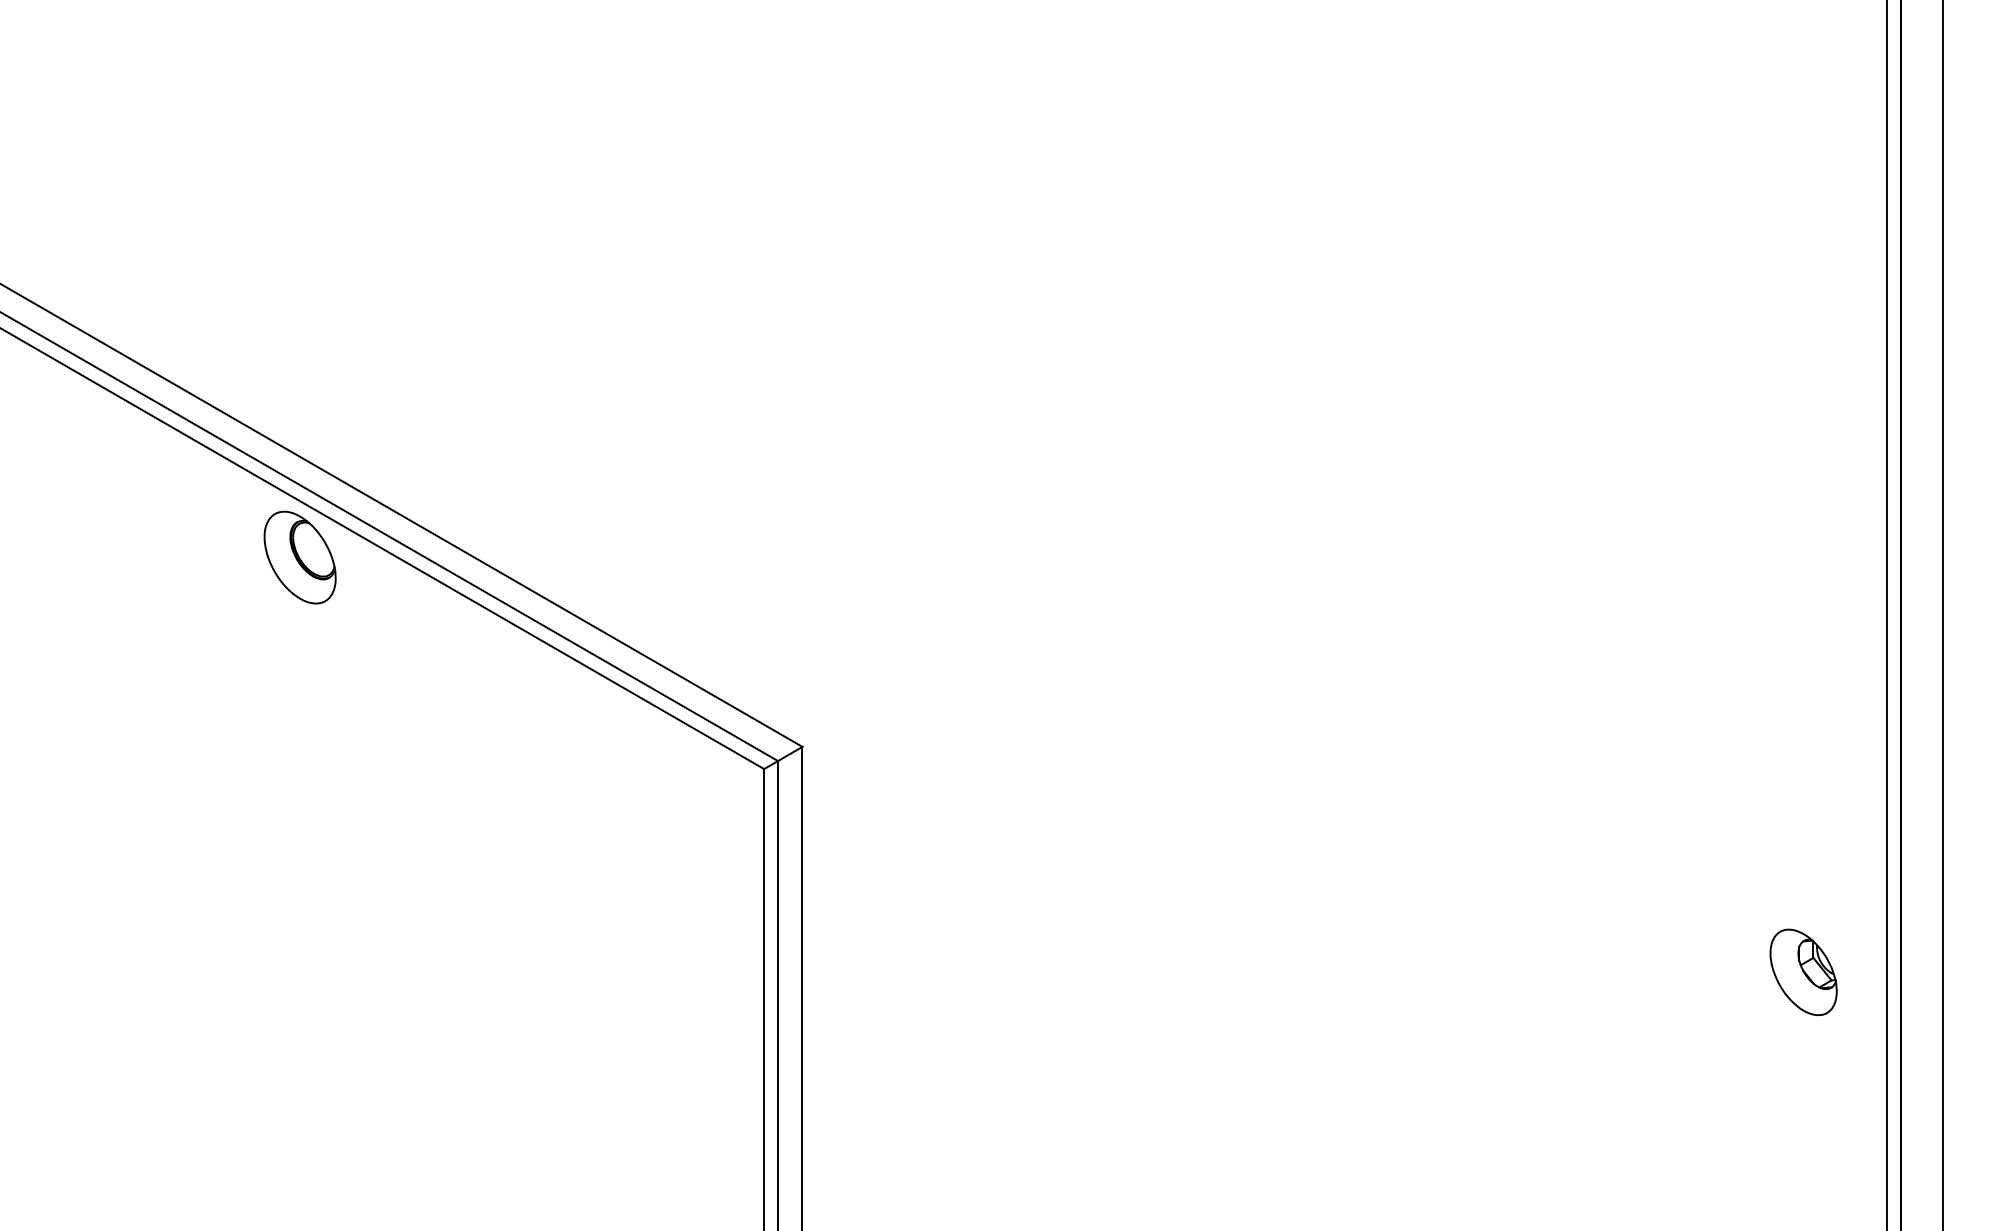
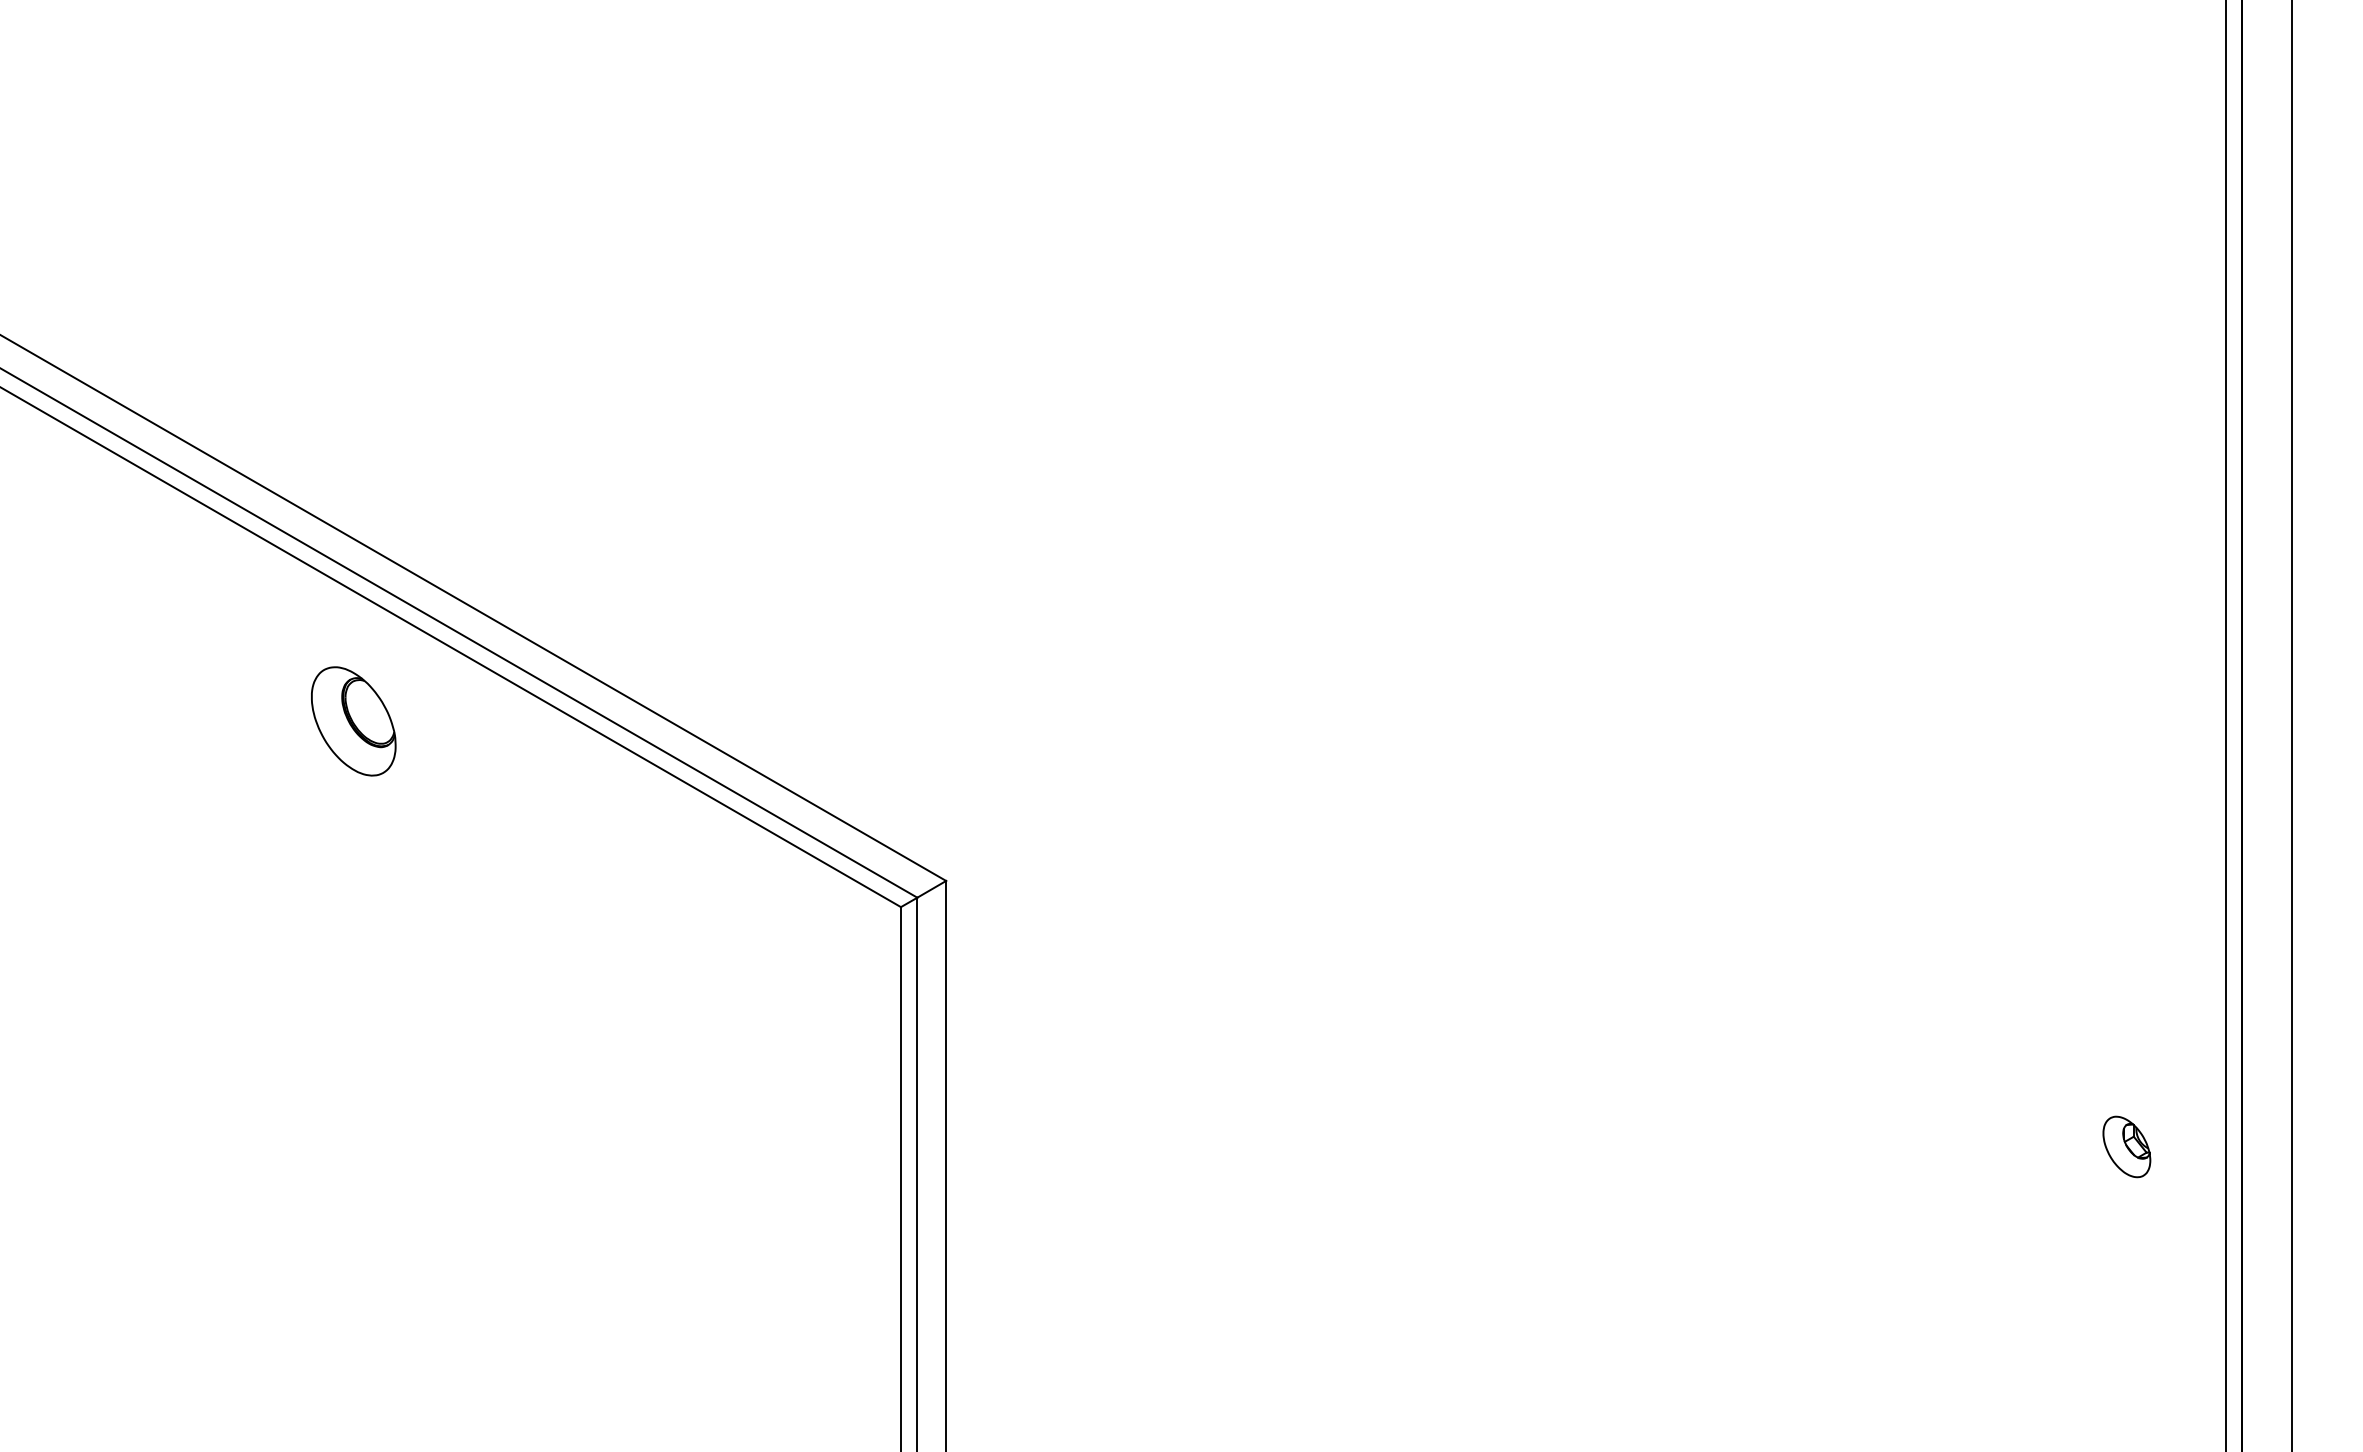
part: (299, 557) -> (352, 721), moved
part: (1803, 972) -> (2126, 1147), size x0.6

